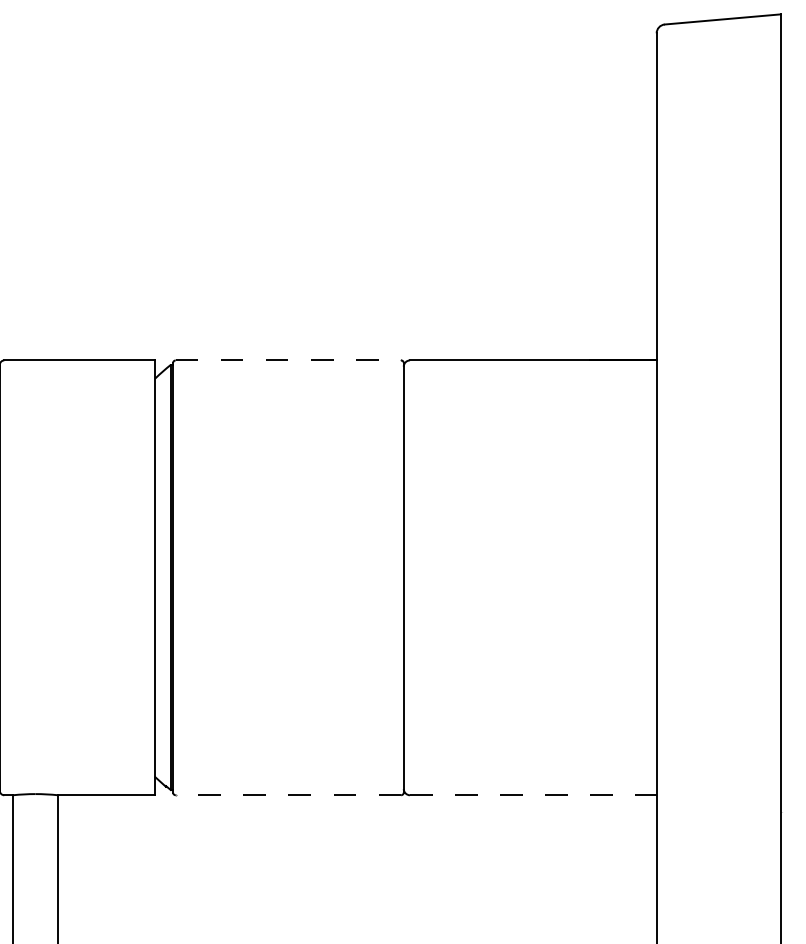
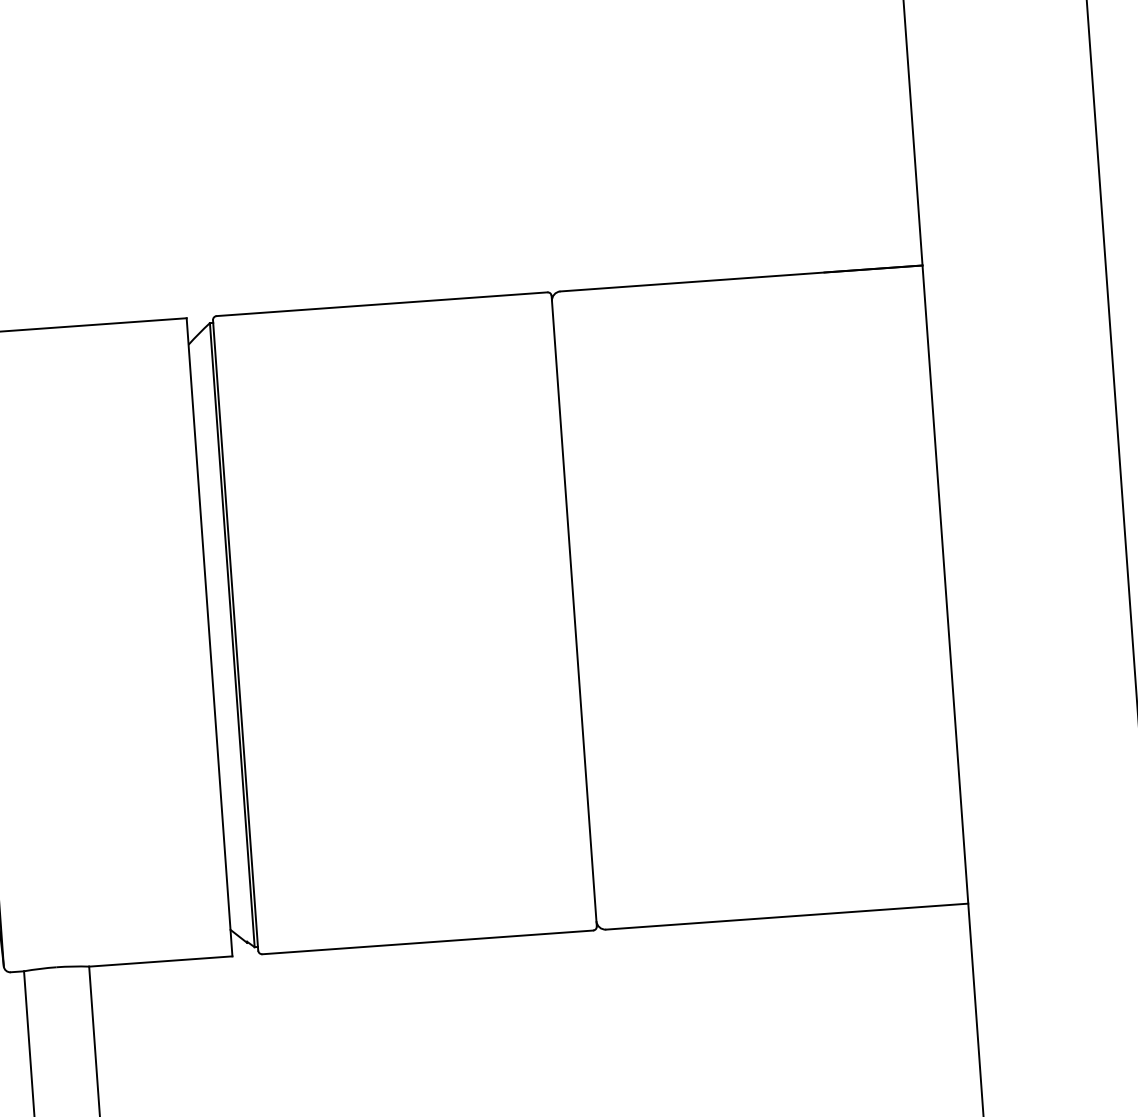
line: (288, 360) -> (382, 304), dashed -> solid
line: (288, 795) -> (427, 942), dashed -> solid
line: (533, 795) -> (787, 916), dashed -> solid

